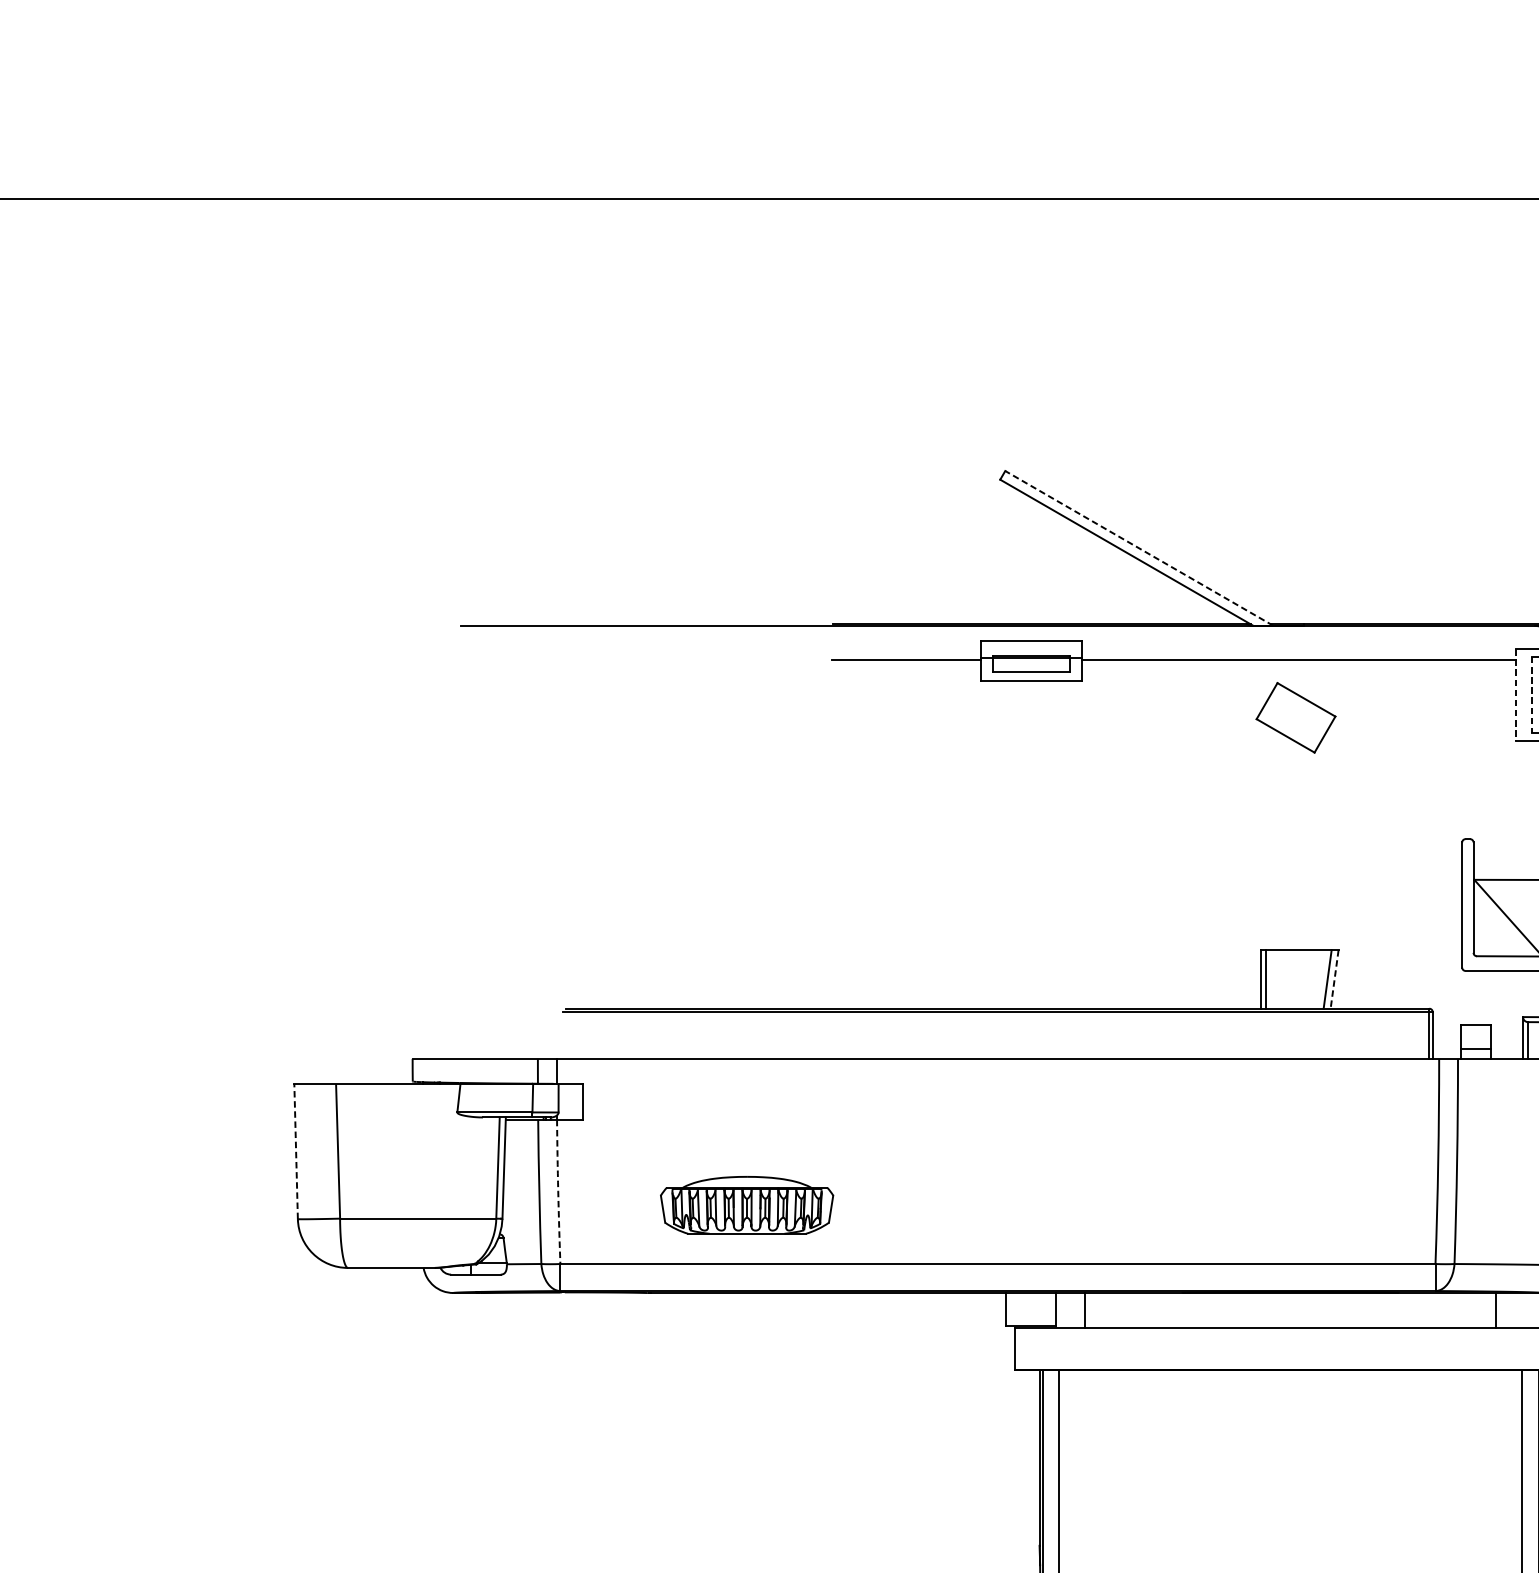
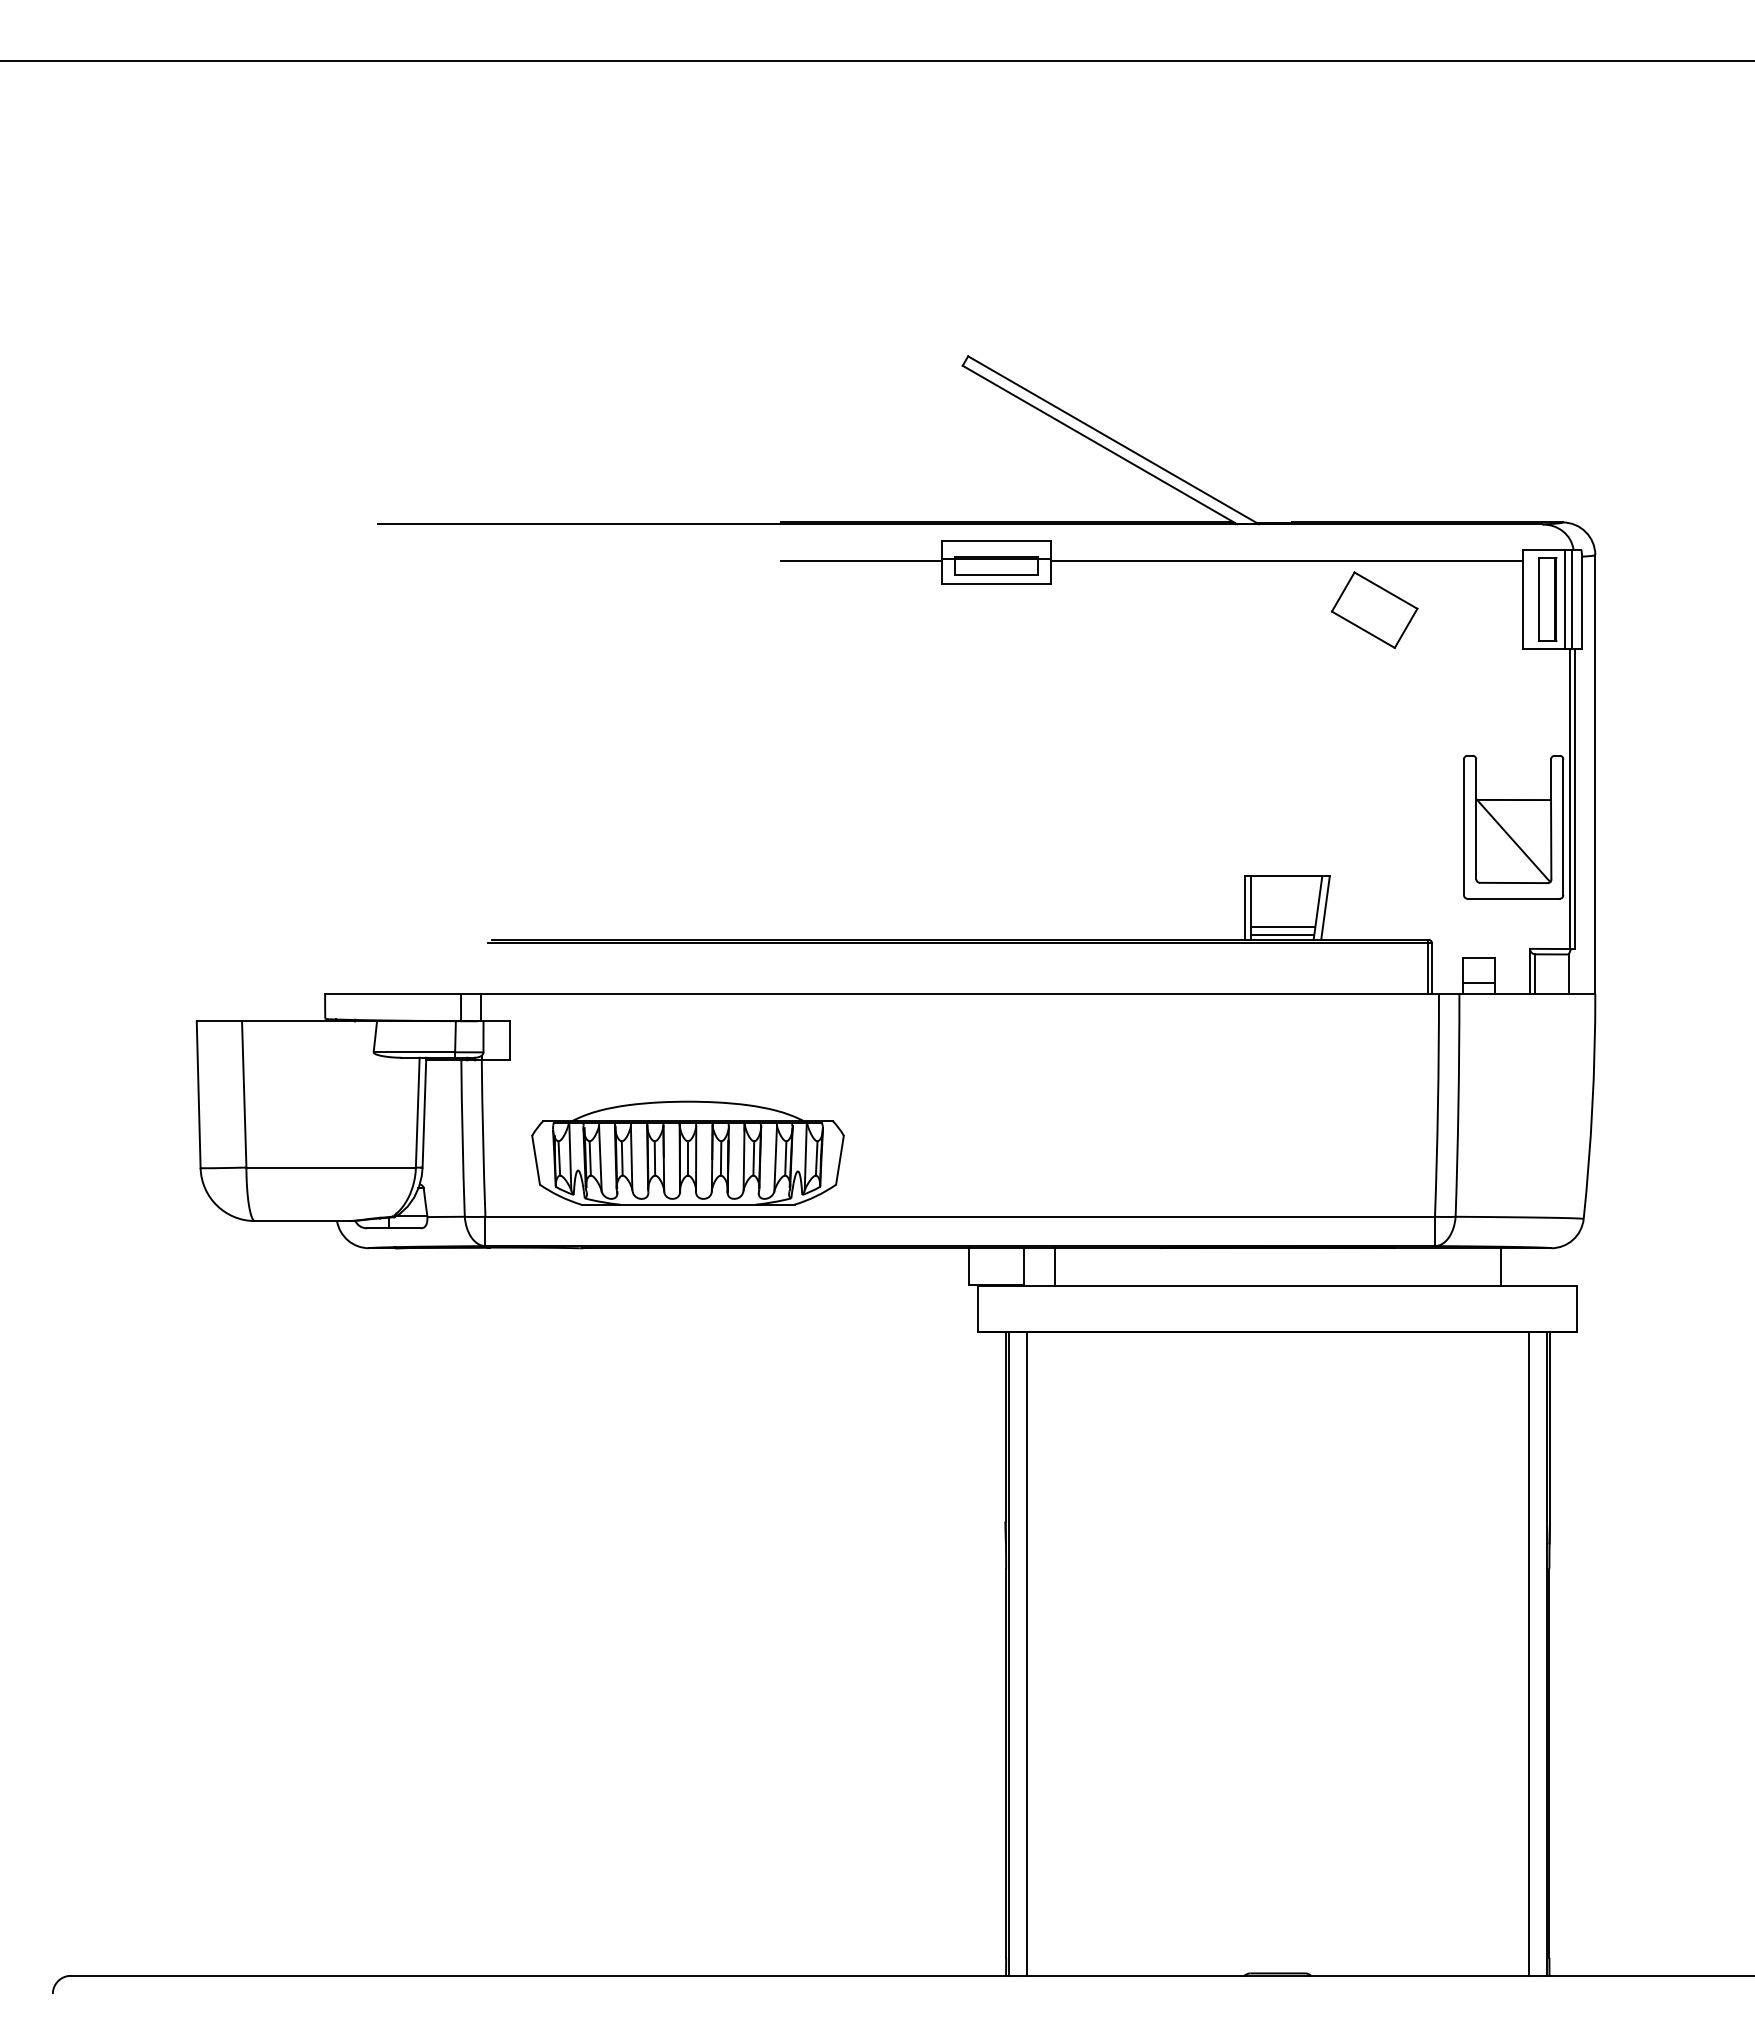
line: (1139, 548) -> (1113, 440), dashed -> solid
line: (1516, 695) -> (1522, 599), dashed -> solid
line: (1531, 695) -> (1539, 599), dashed -> solid
part: (1295, 717) -> (1374, 609), moved
line: (1334, 979) -> (1325, 908), dashed -> solid
line: (1294, 996) -> (1282, 926), added
line: (1294, 1004) -> (1282, 935), added
line: (295, 1151) -> (198, 1094), dashed -> solid
arc: (558, 1191) -> (483, 1138), dashed -> solid
part: (746, 1204) -> (687, 1152), size x1.67

